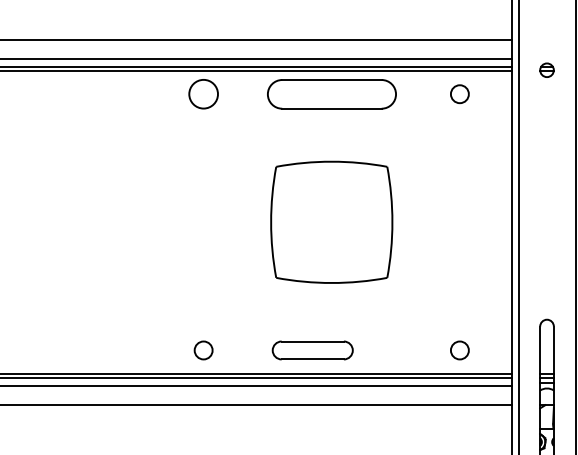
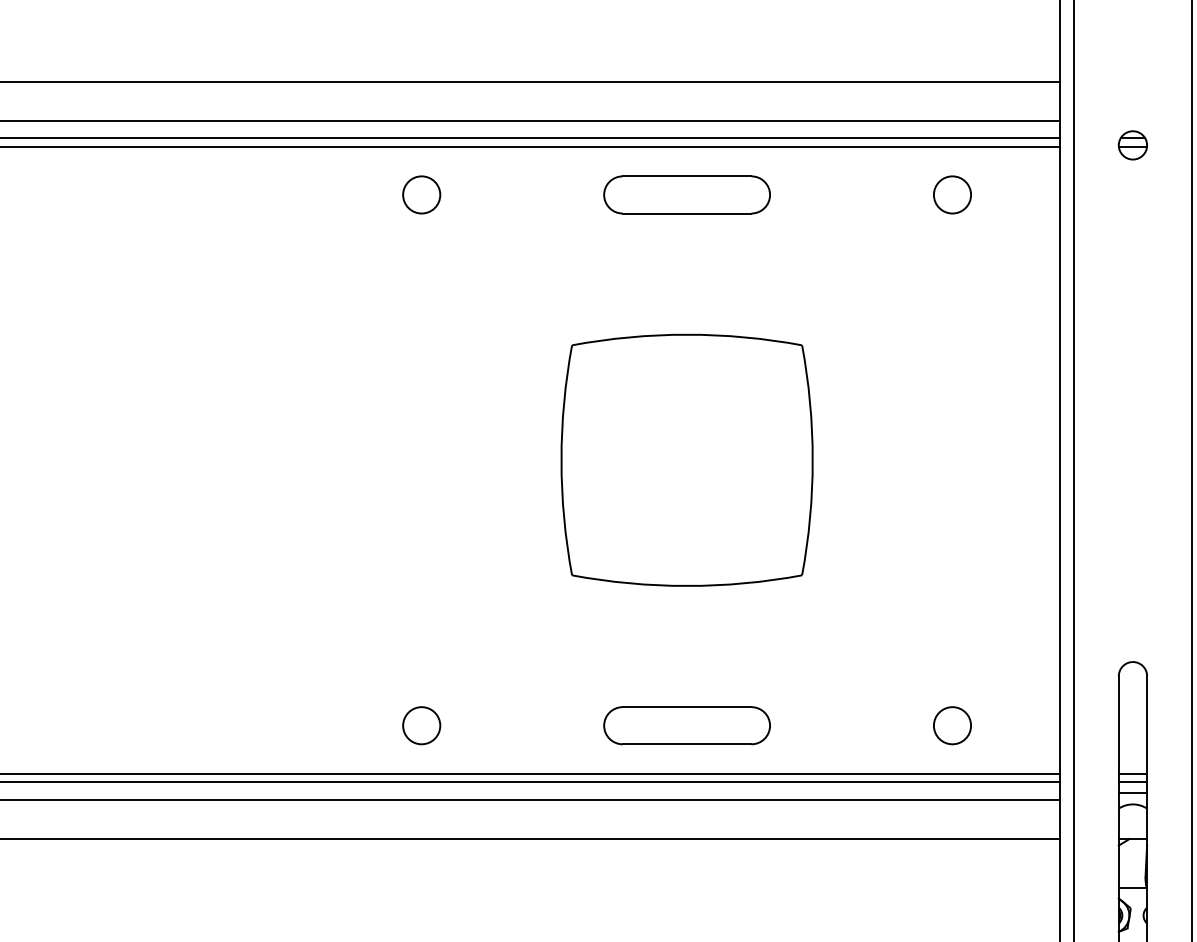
part: (331, 93) -> (686, 193), size x0.62
circle: (203, 94) -> (421, 195), size x0.62
part: (312, 350) -> (686, 725), moved

